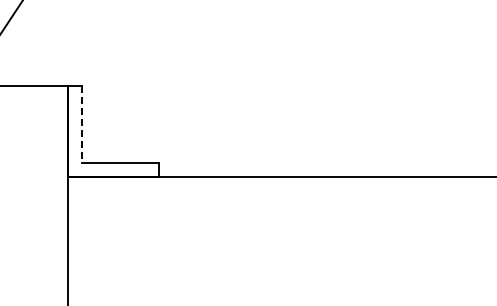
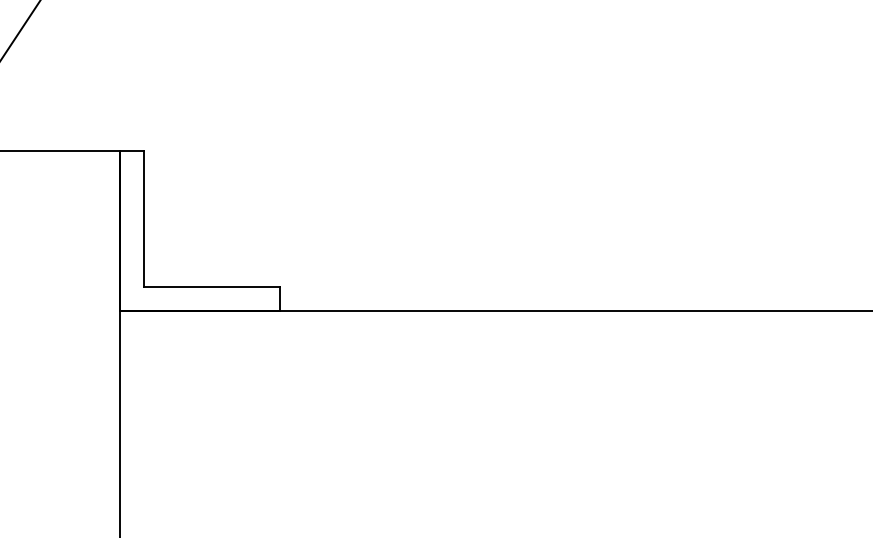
line: (81, 124) -> (143, 218), dashed -> solid

